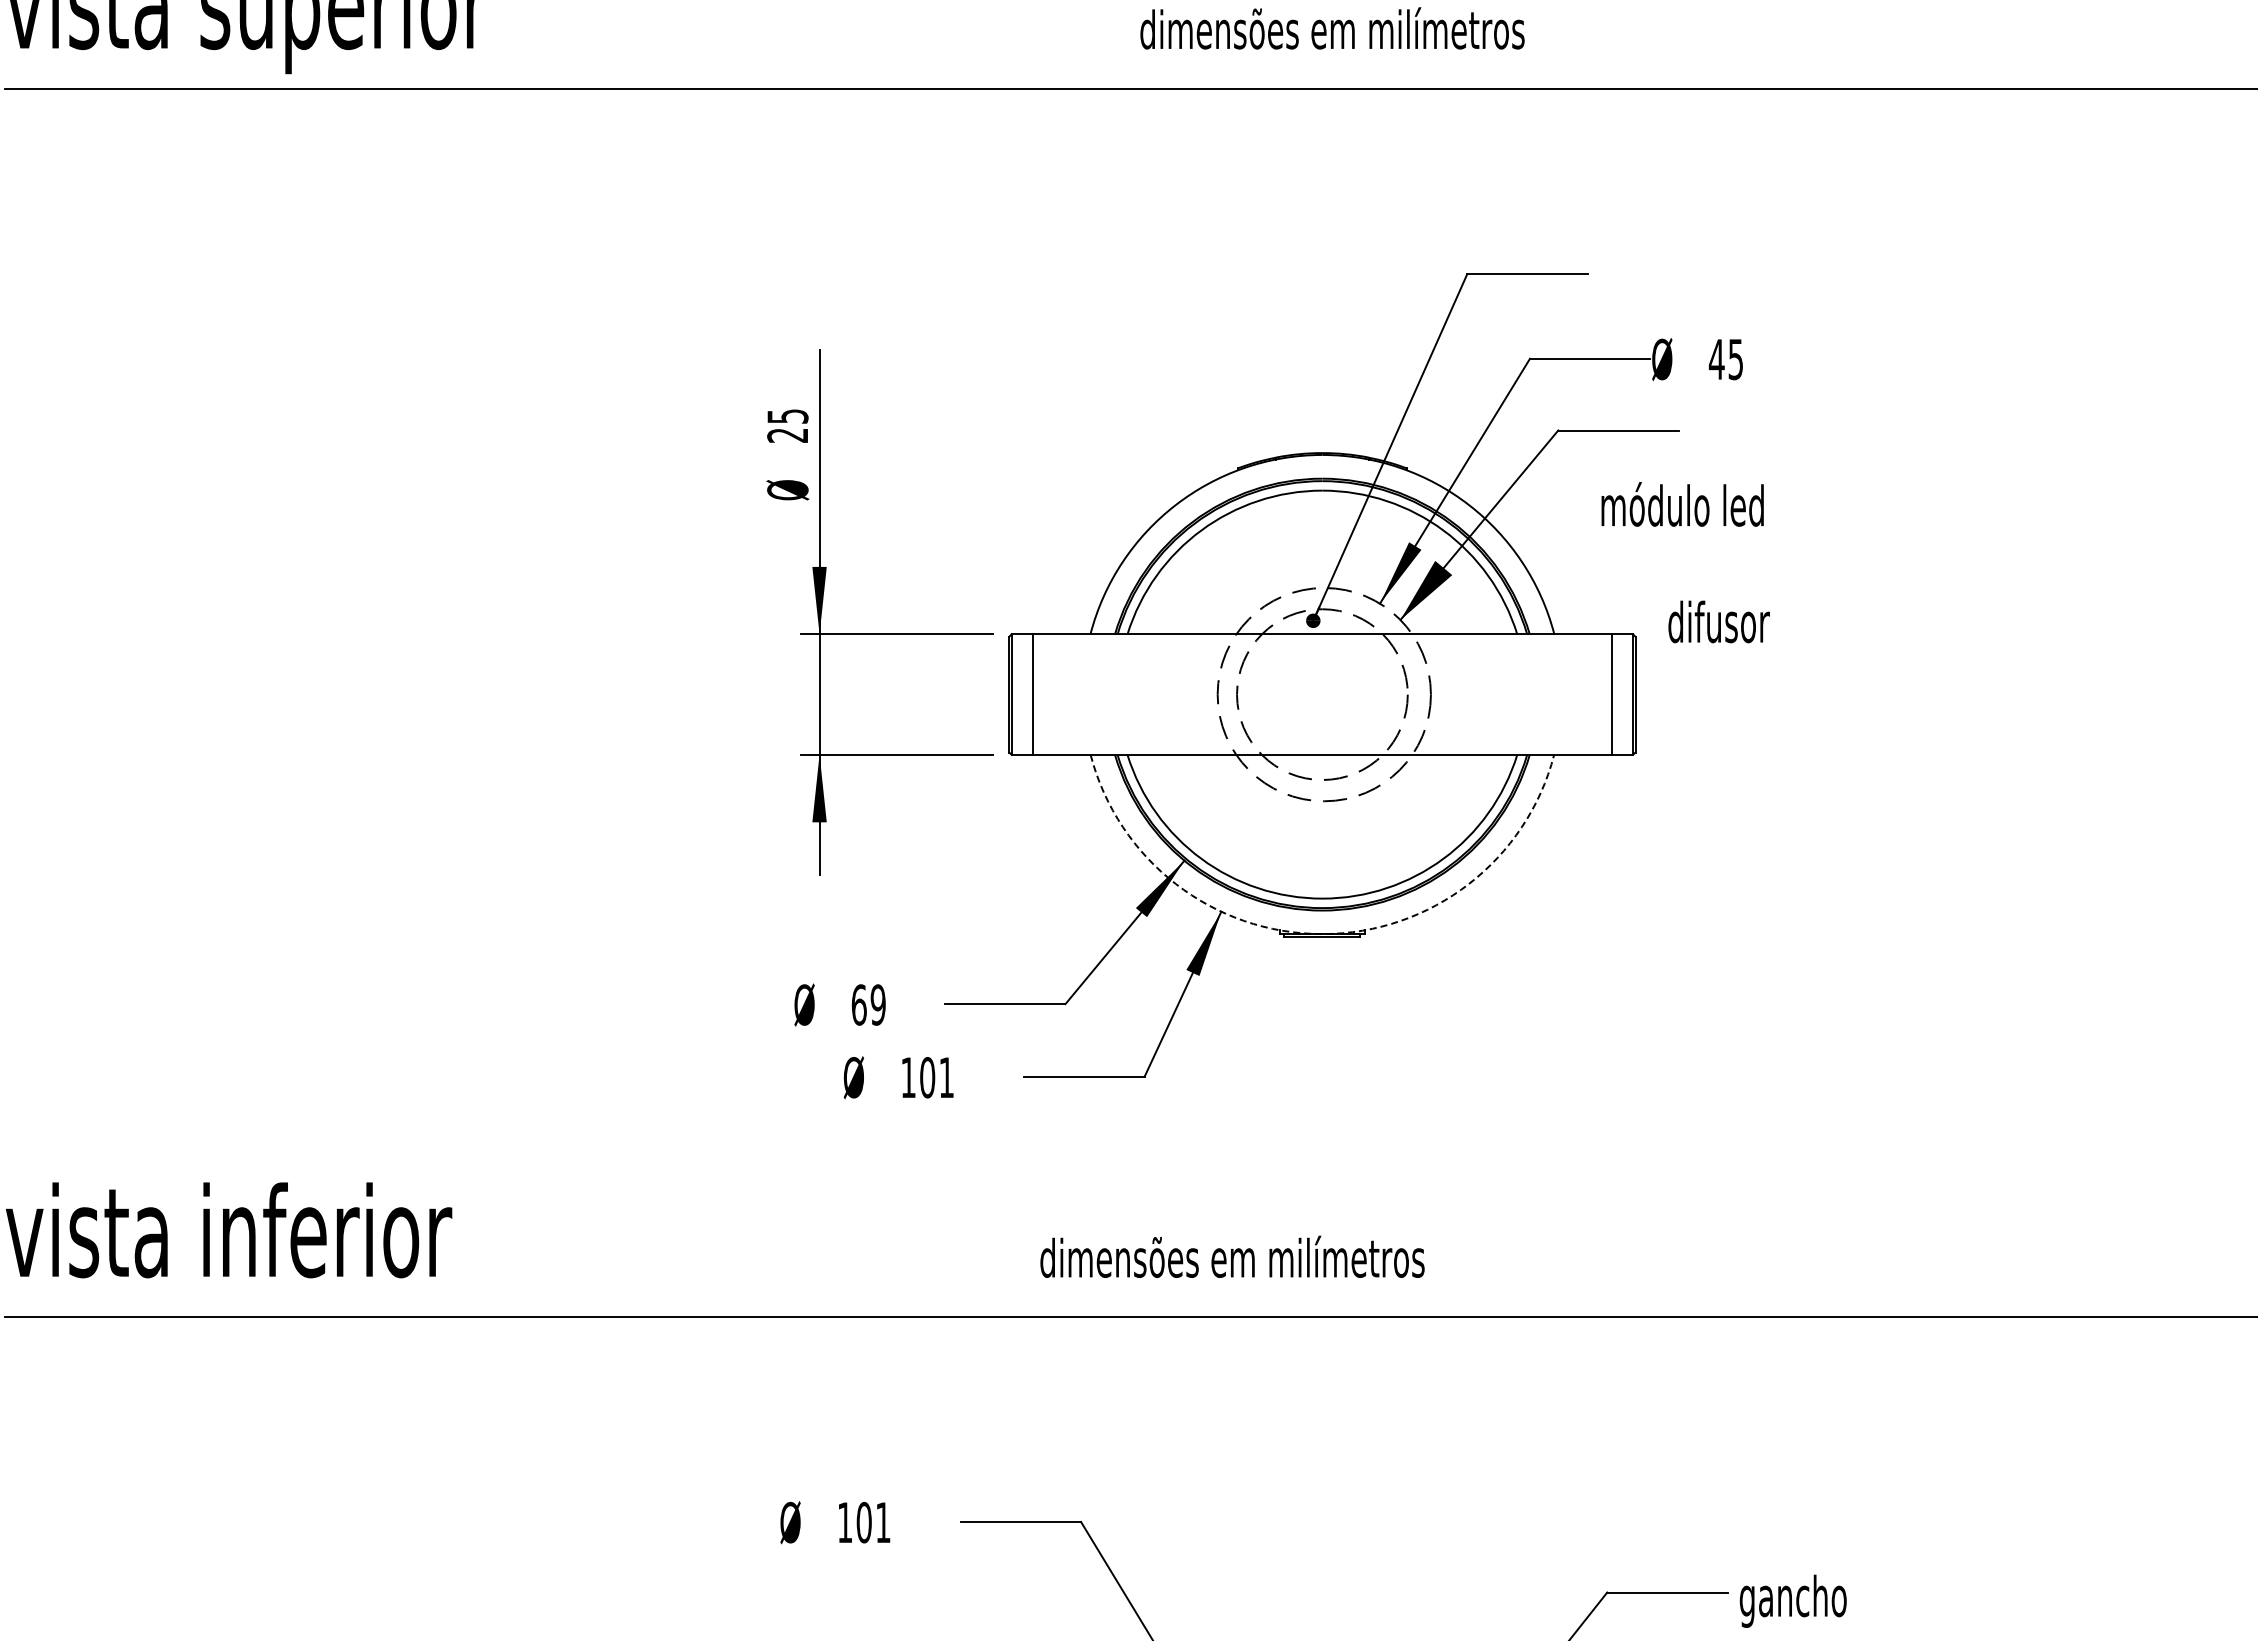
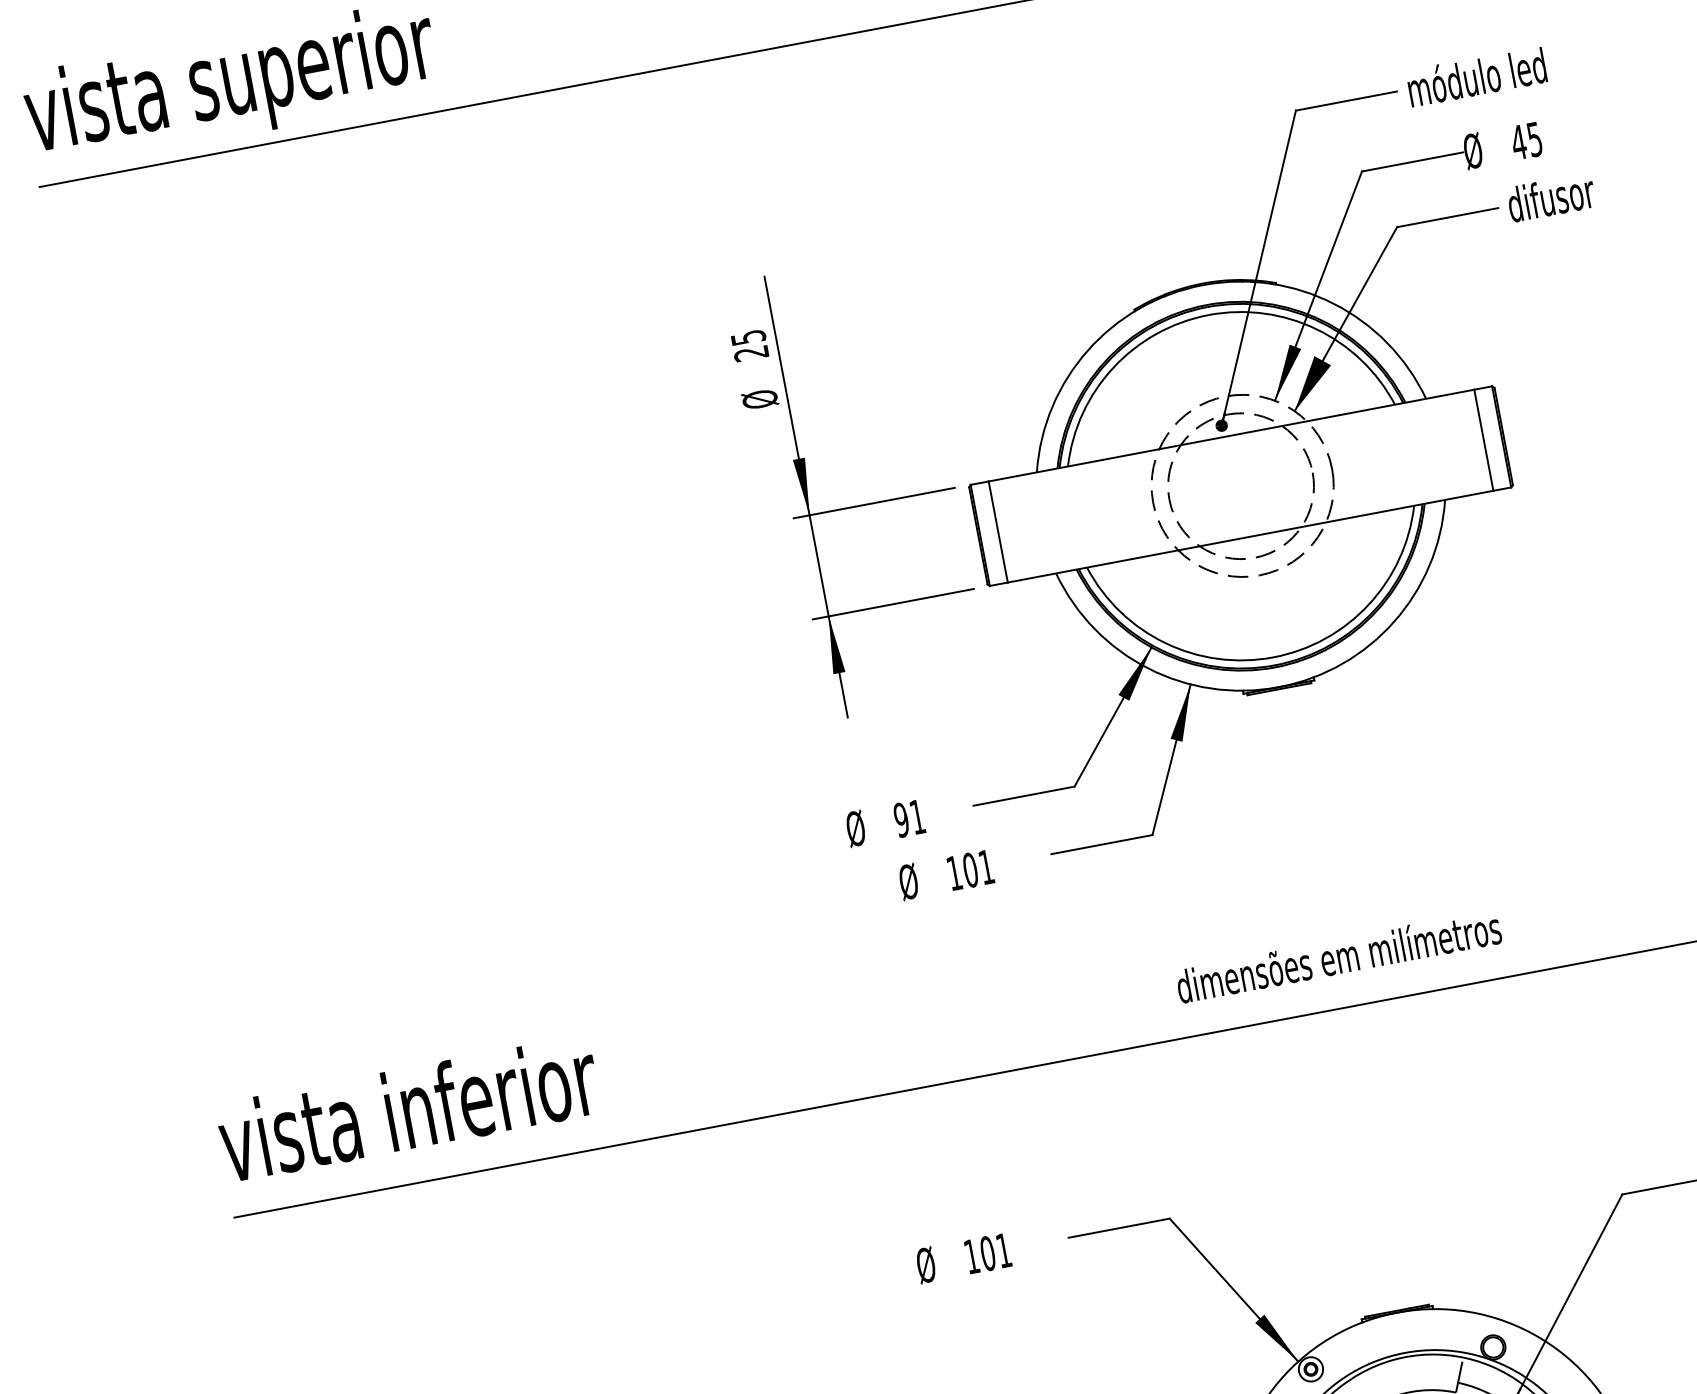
text: (1682, 504) -> (1476, 76), moved
text: (1718, 621) -> (1550, 197), moved
arc: (1322, 934) -> (1279, 687), dashed -> solid
text: (868, 1004) -> (909, 818), 69 -> 91
text: (1232, 1256) -> (1338, 956), moved

